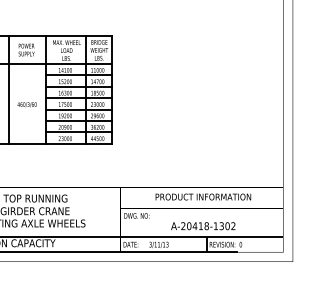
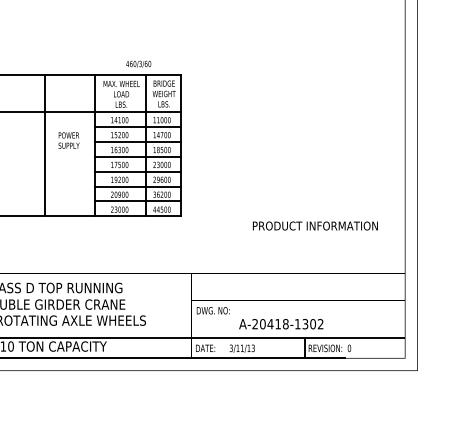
text: (26, 49) -> (68, 140), moved
text: (27, 104) -> (138, 63), moved
text: (203, 196) -> (315, 225), moved
text: (203, 226) -> (281, 324), moved

